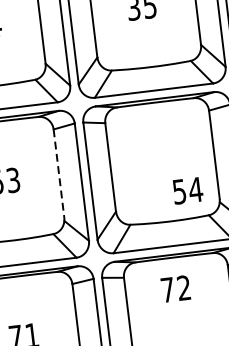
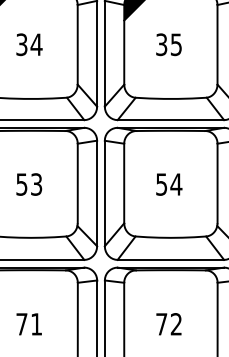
line: (58, 173) -> (77, 183), dashed -> solid
text: (188, 190) -> (169, 184), moved
text: (175, 289) -> (168, 324), moved

